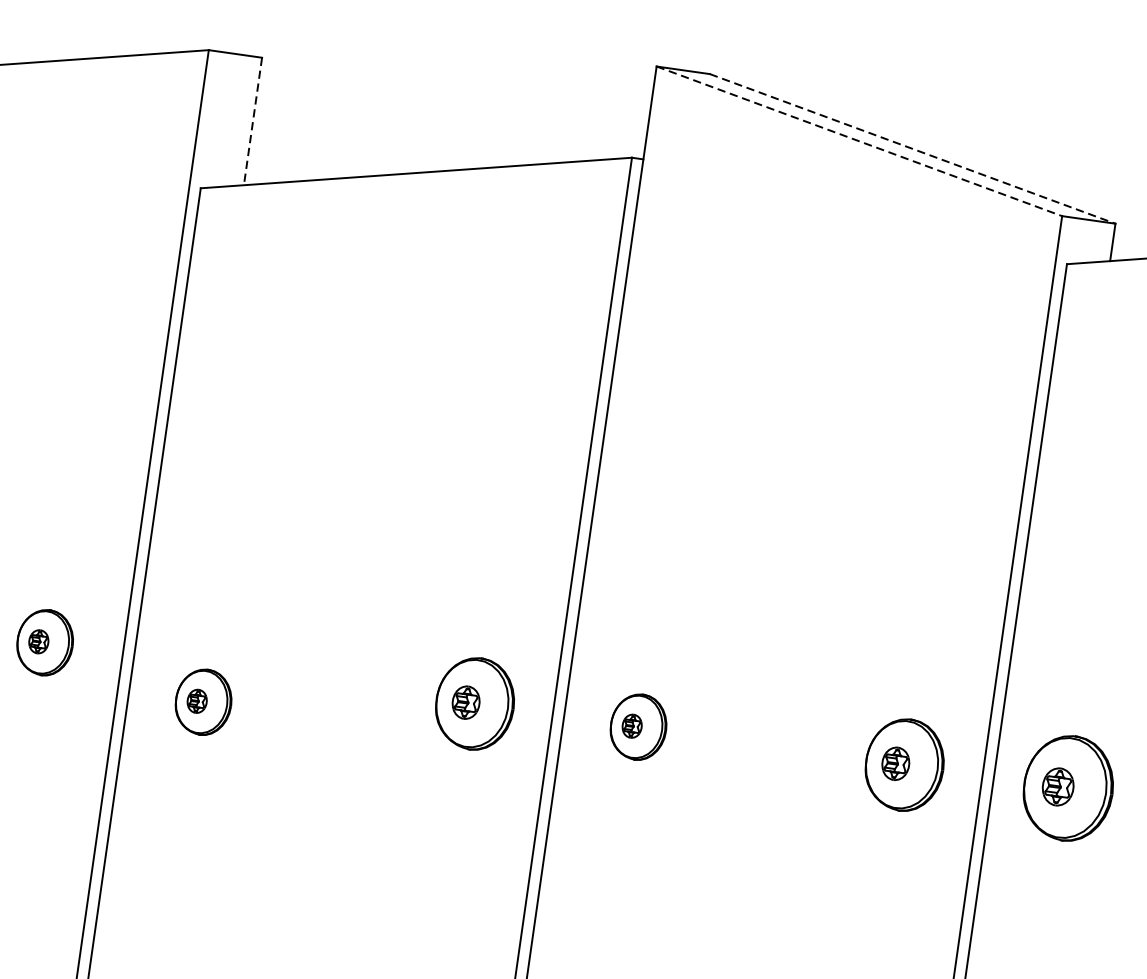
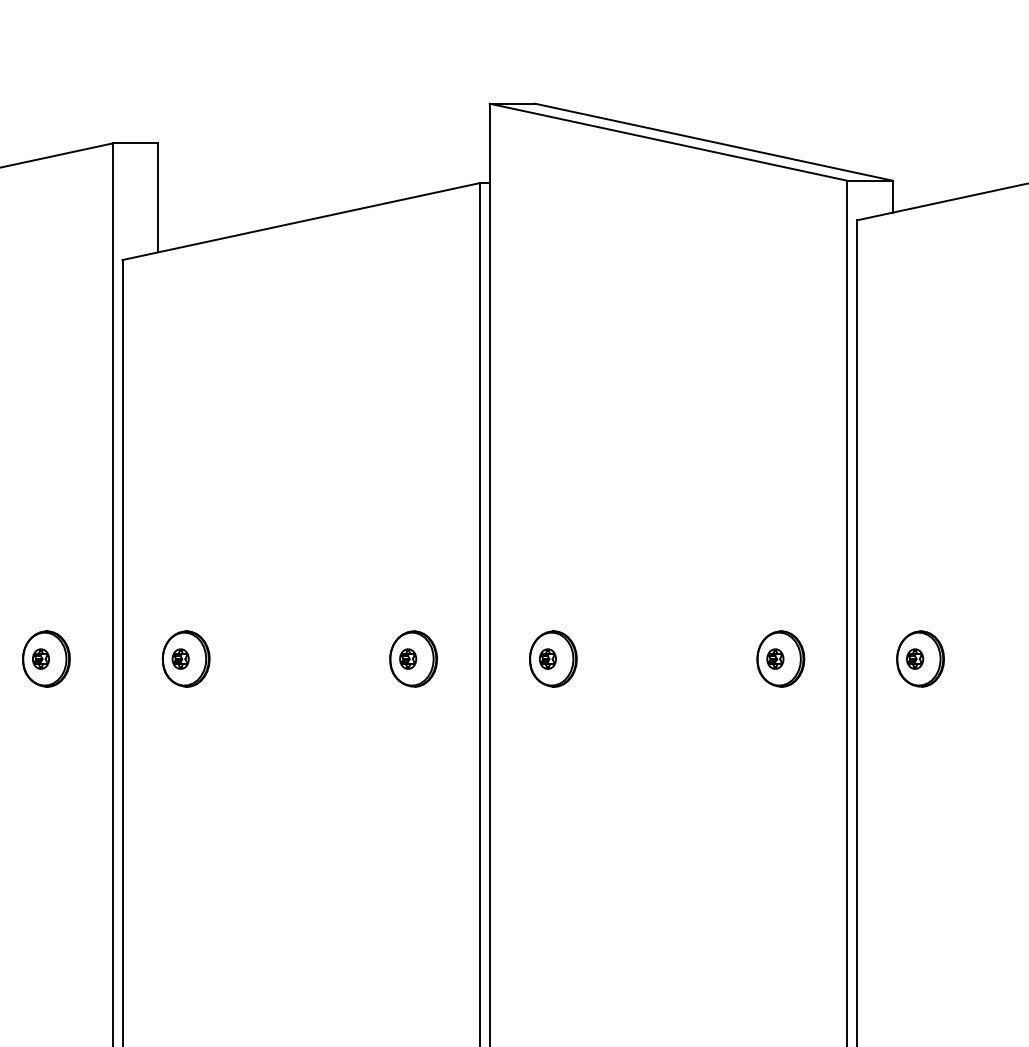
line: (253, 122) -> (158, 198), dashed -> solid
line: (859, 141) -> (668, 142), dashed -> solid
line: (912, 149) -> (713, 142), dashed -> solid
part: (202, 701) -> (185, 658), moved
part: (474, 703) -> (413, 658), size x0.71
part: (904, 764) -> (780, 658), size x0.71
part: (1068, 787) -> (920, 658), size x0.62

